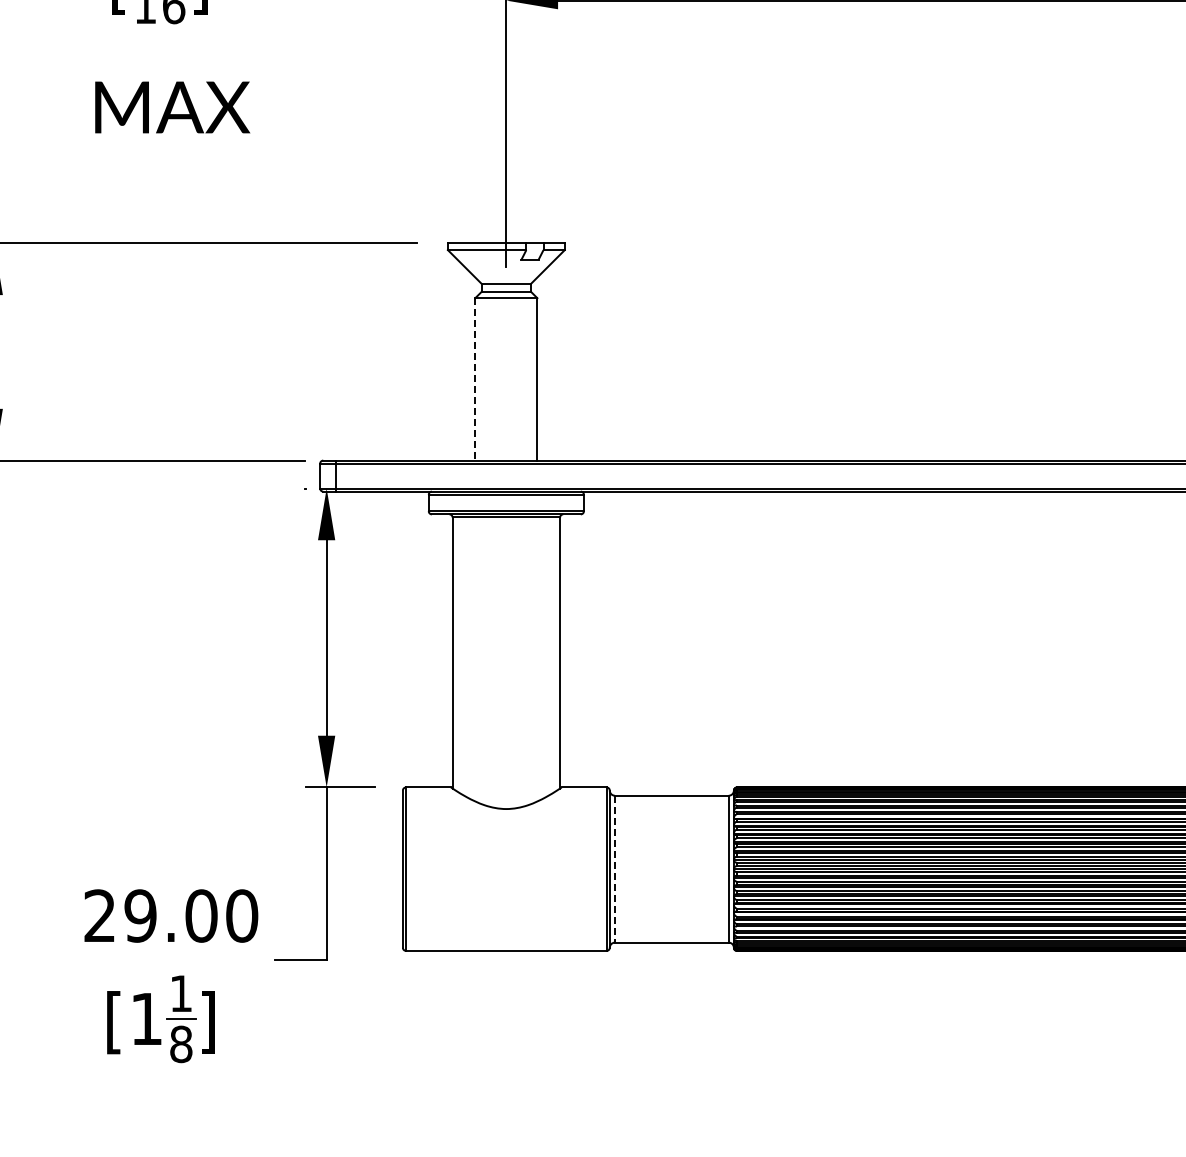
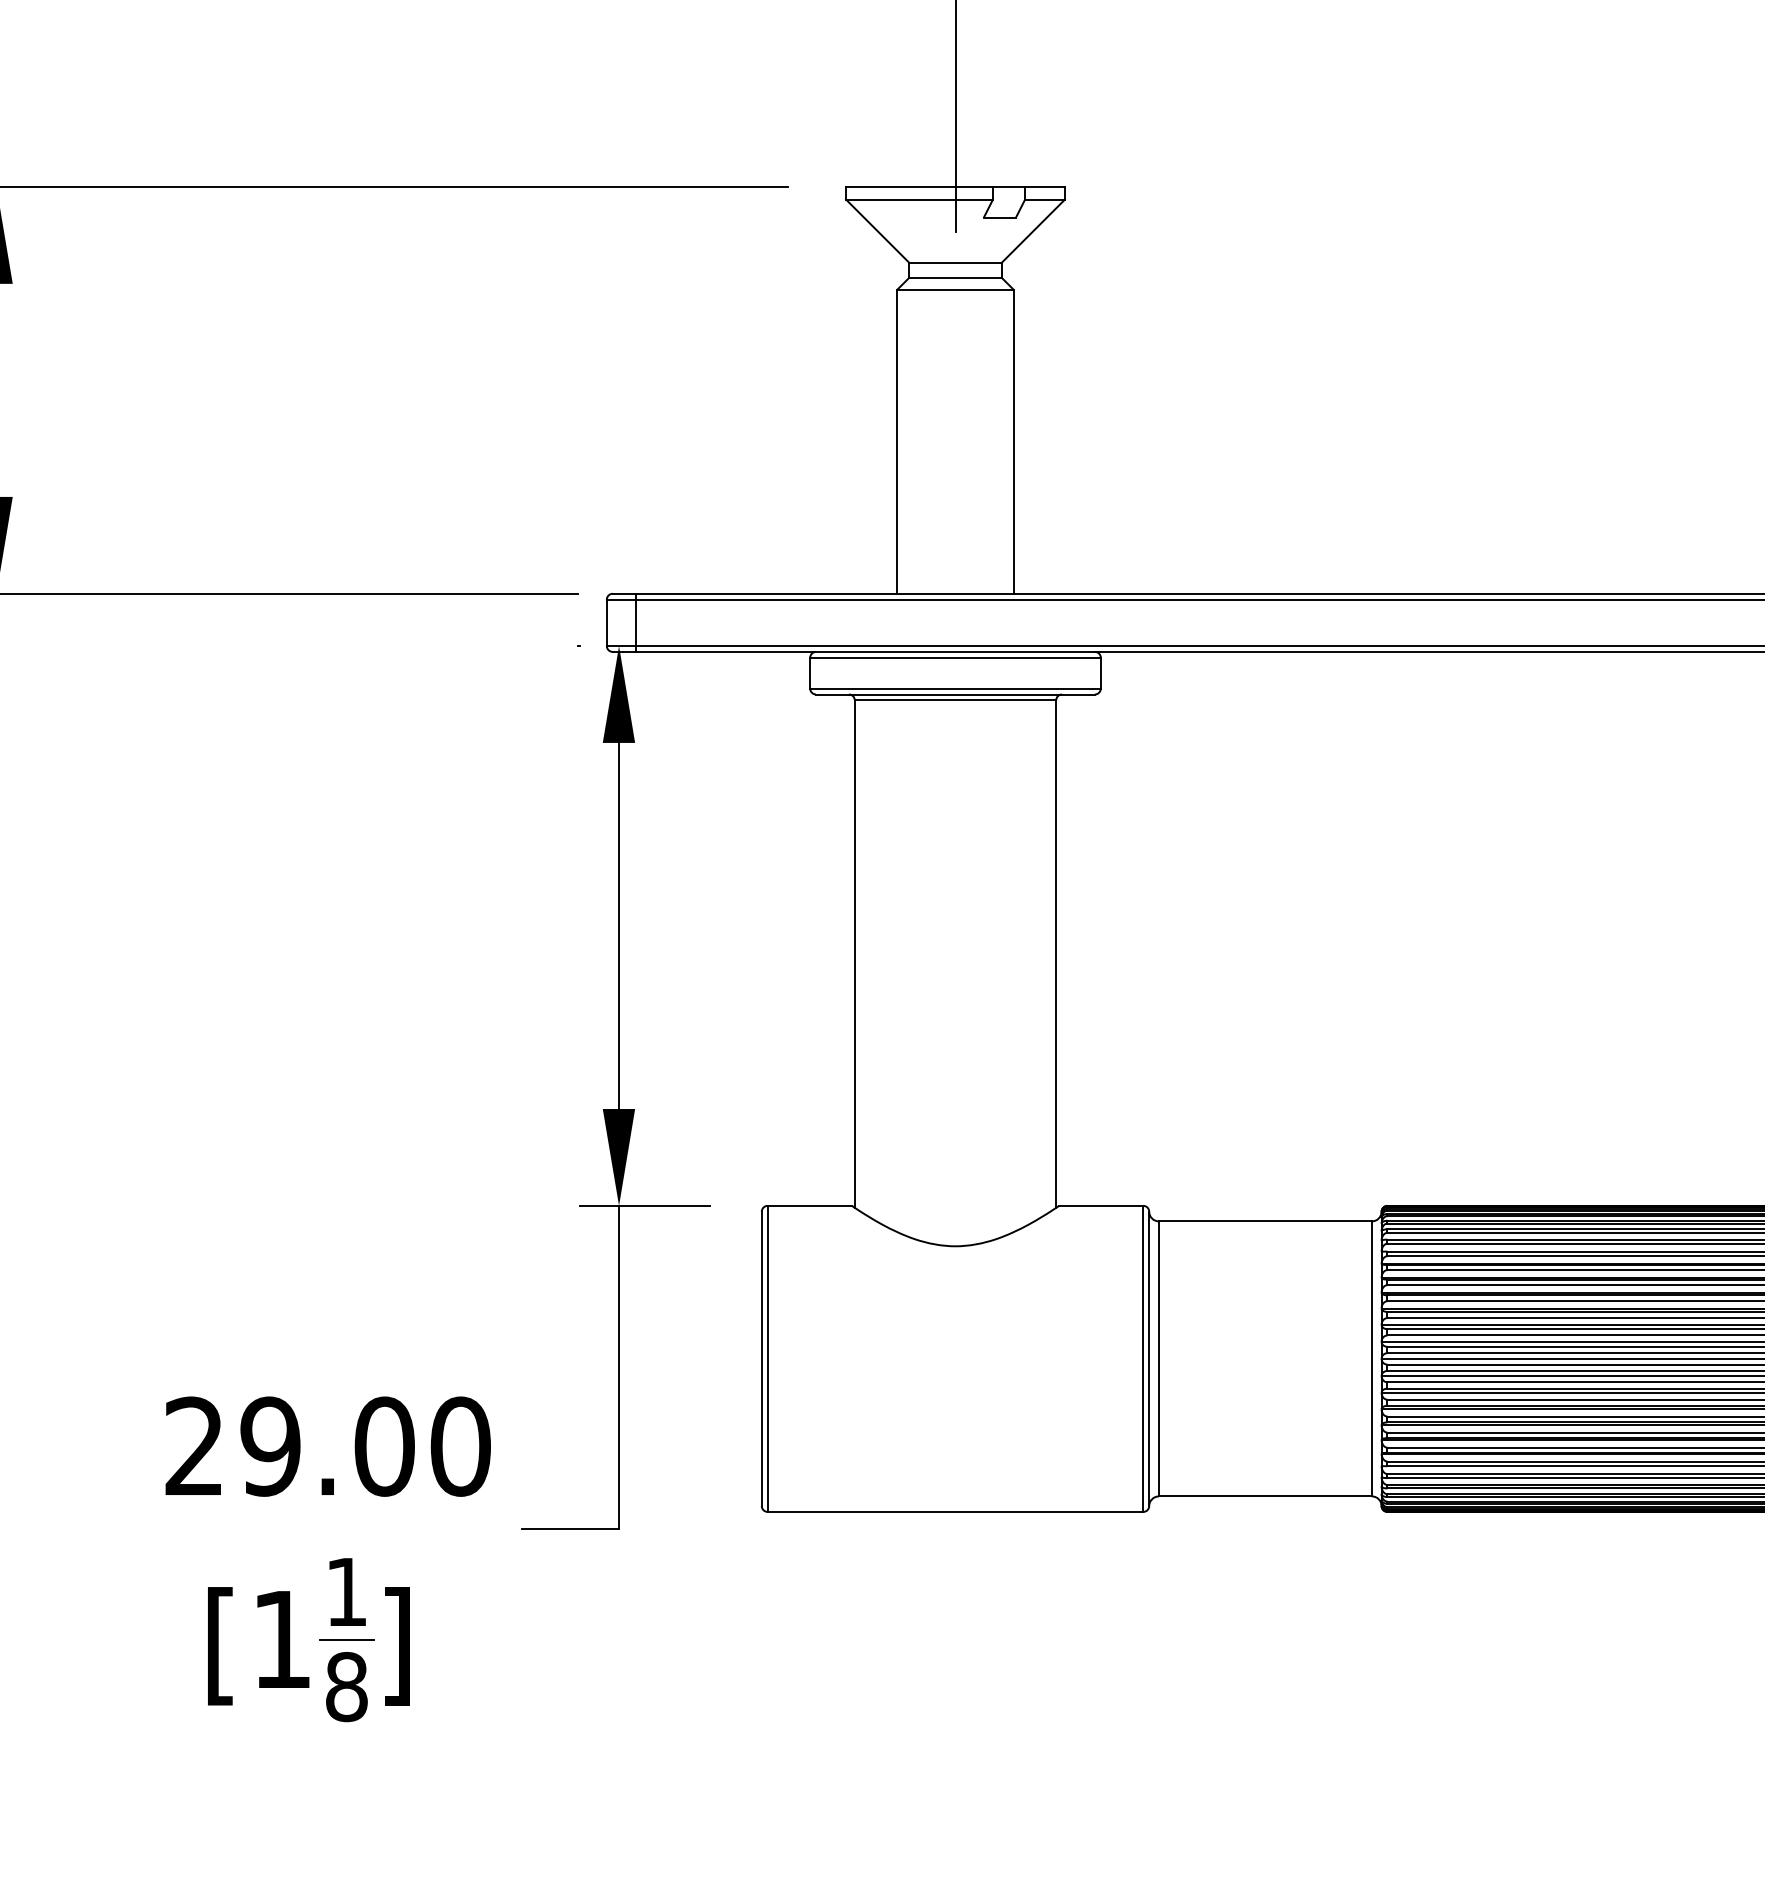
line: (475, 379) -> (897, 441), dashed -> solid
line: (614, 869) -> (1158, 1359), dashed -> solid

